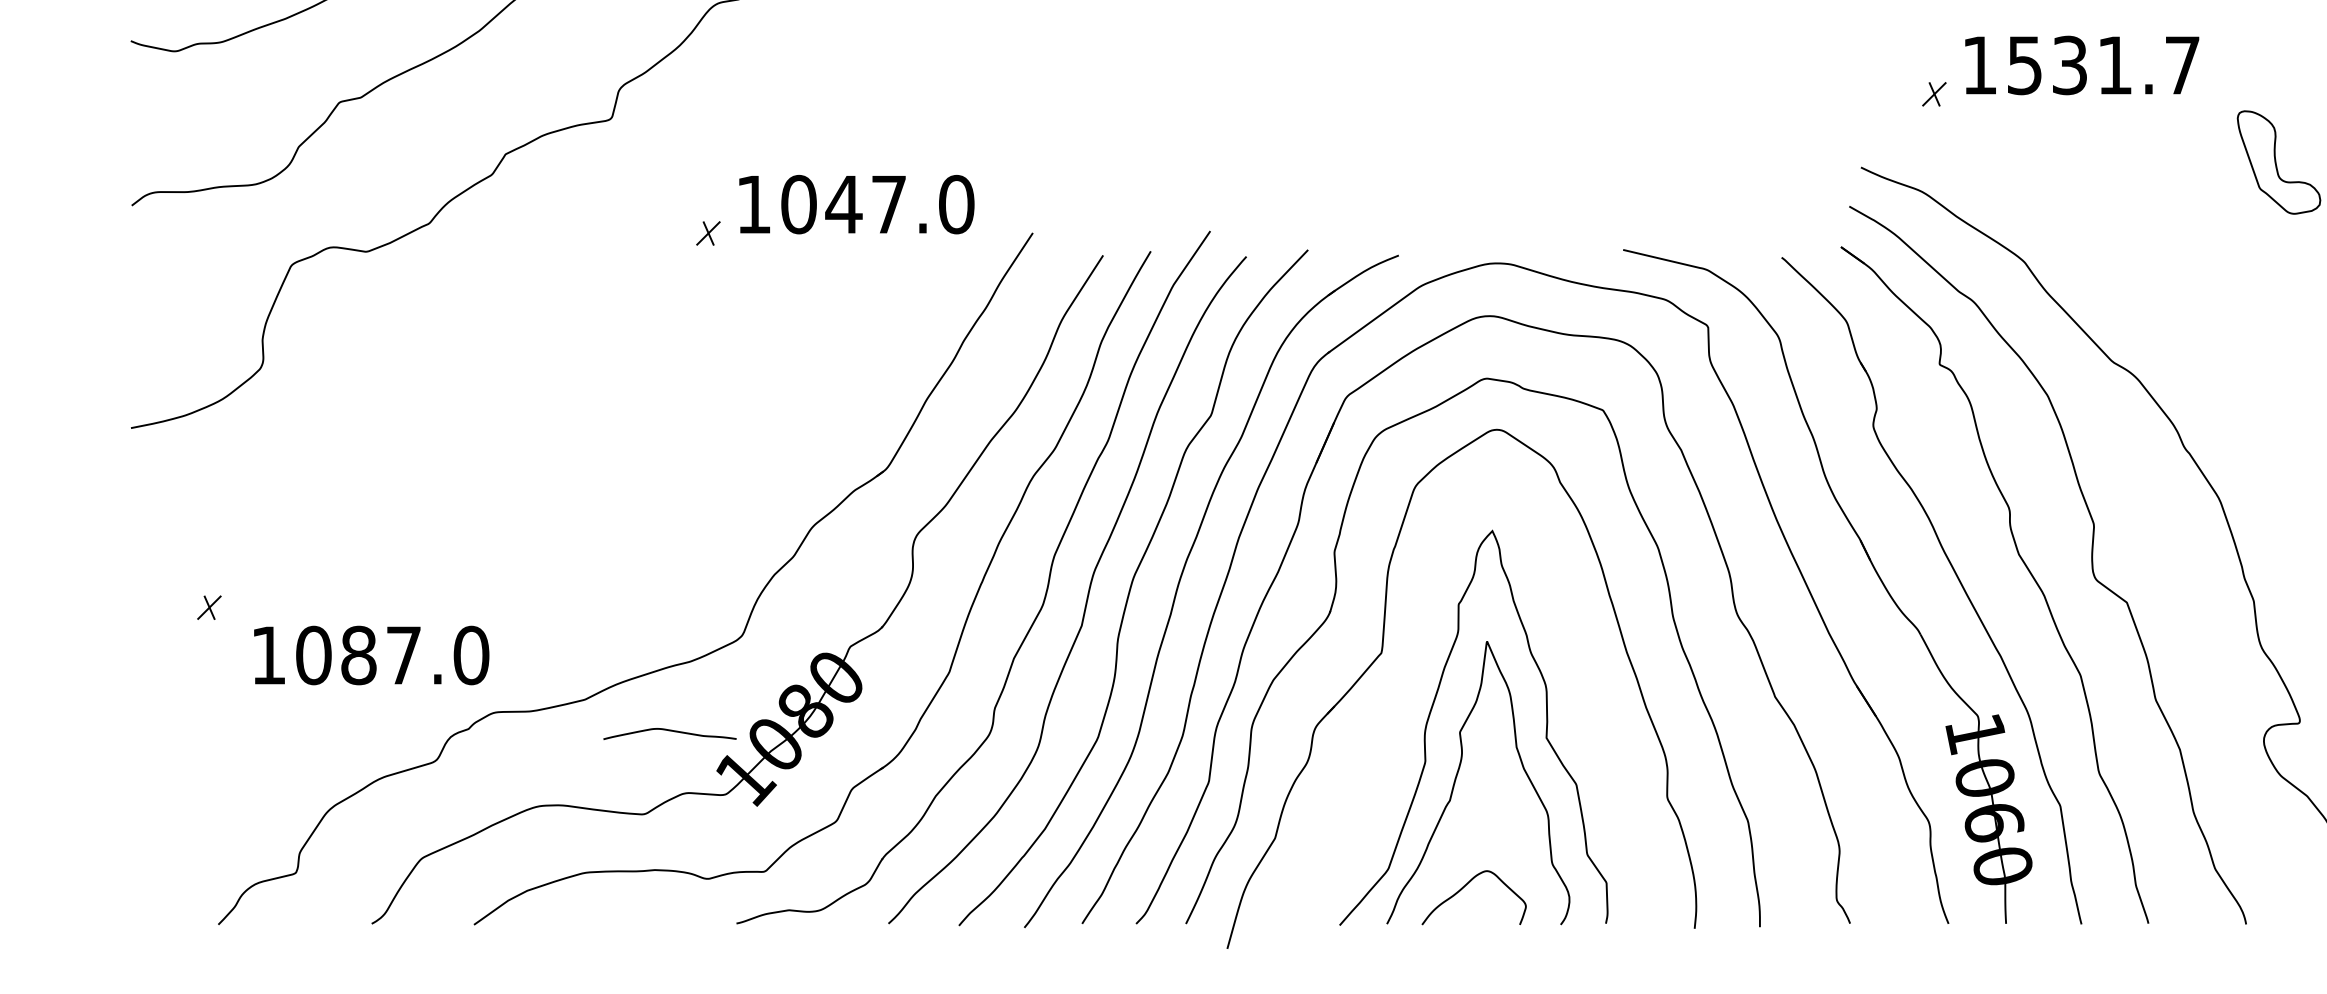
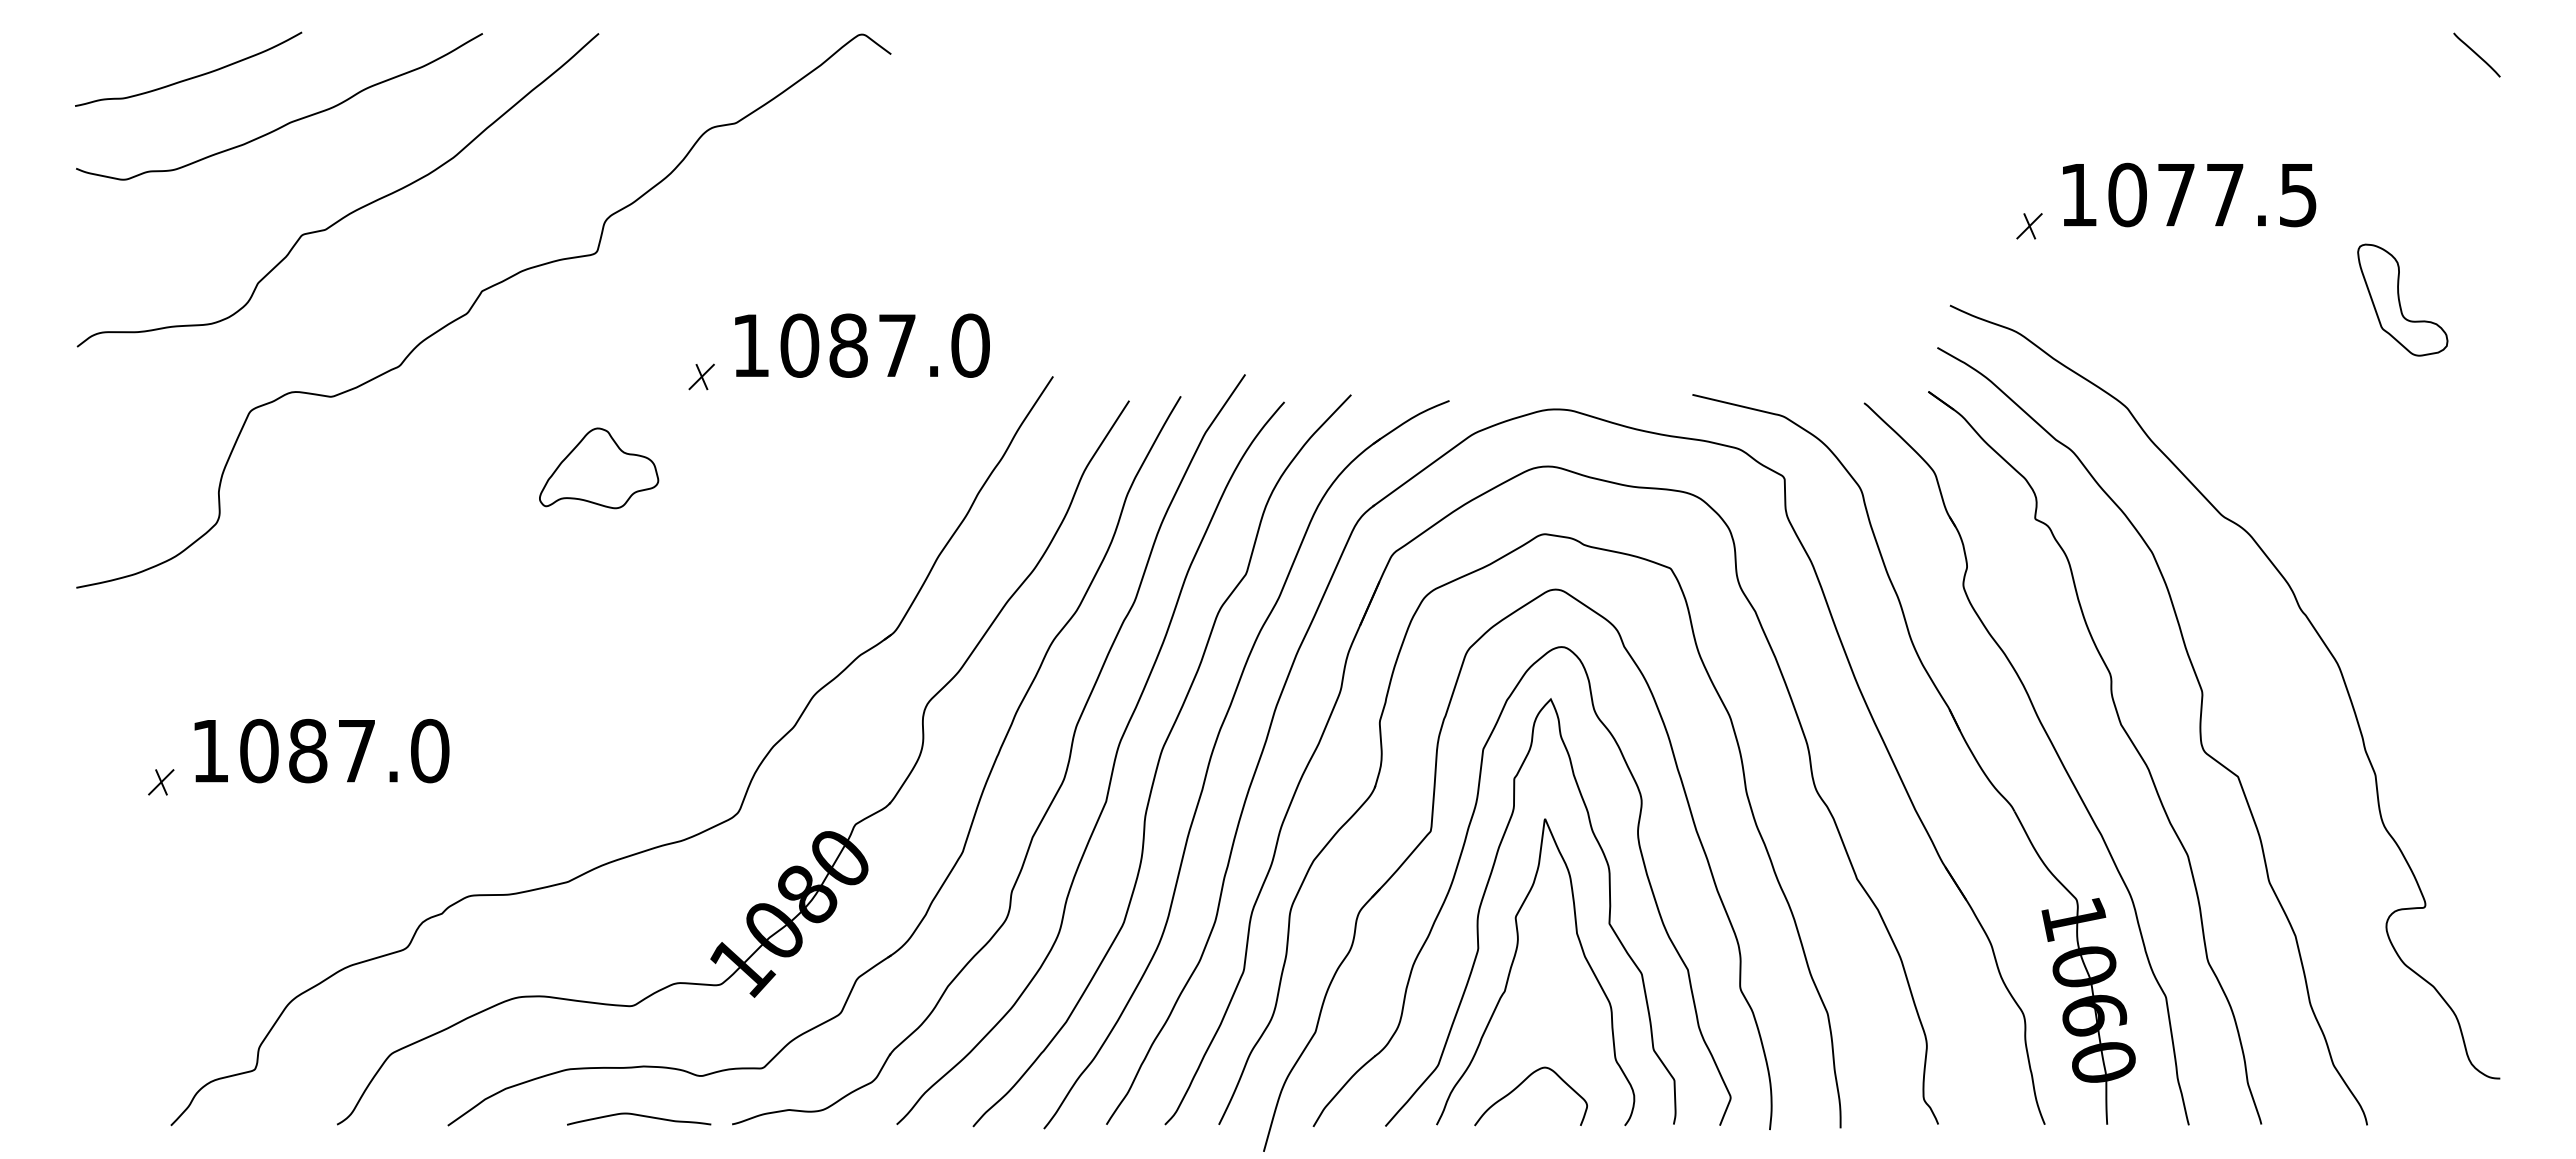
text: (2103, 64) -> (2212, 194), 1531.7 -> 1077.5
text: (843, 204) -> (848, 345), 1047.0 -> 1087.0
part: (614, 317) -> (599, 468), added
text: (371, 655) -> (321, 751), moved
part: (1407, 685) -> (1458, 866), added
curve: (670, 731) -> (639, 1116), moved

